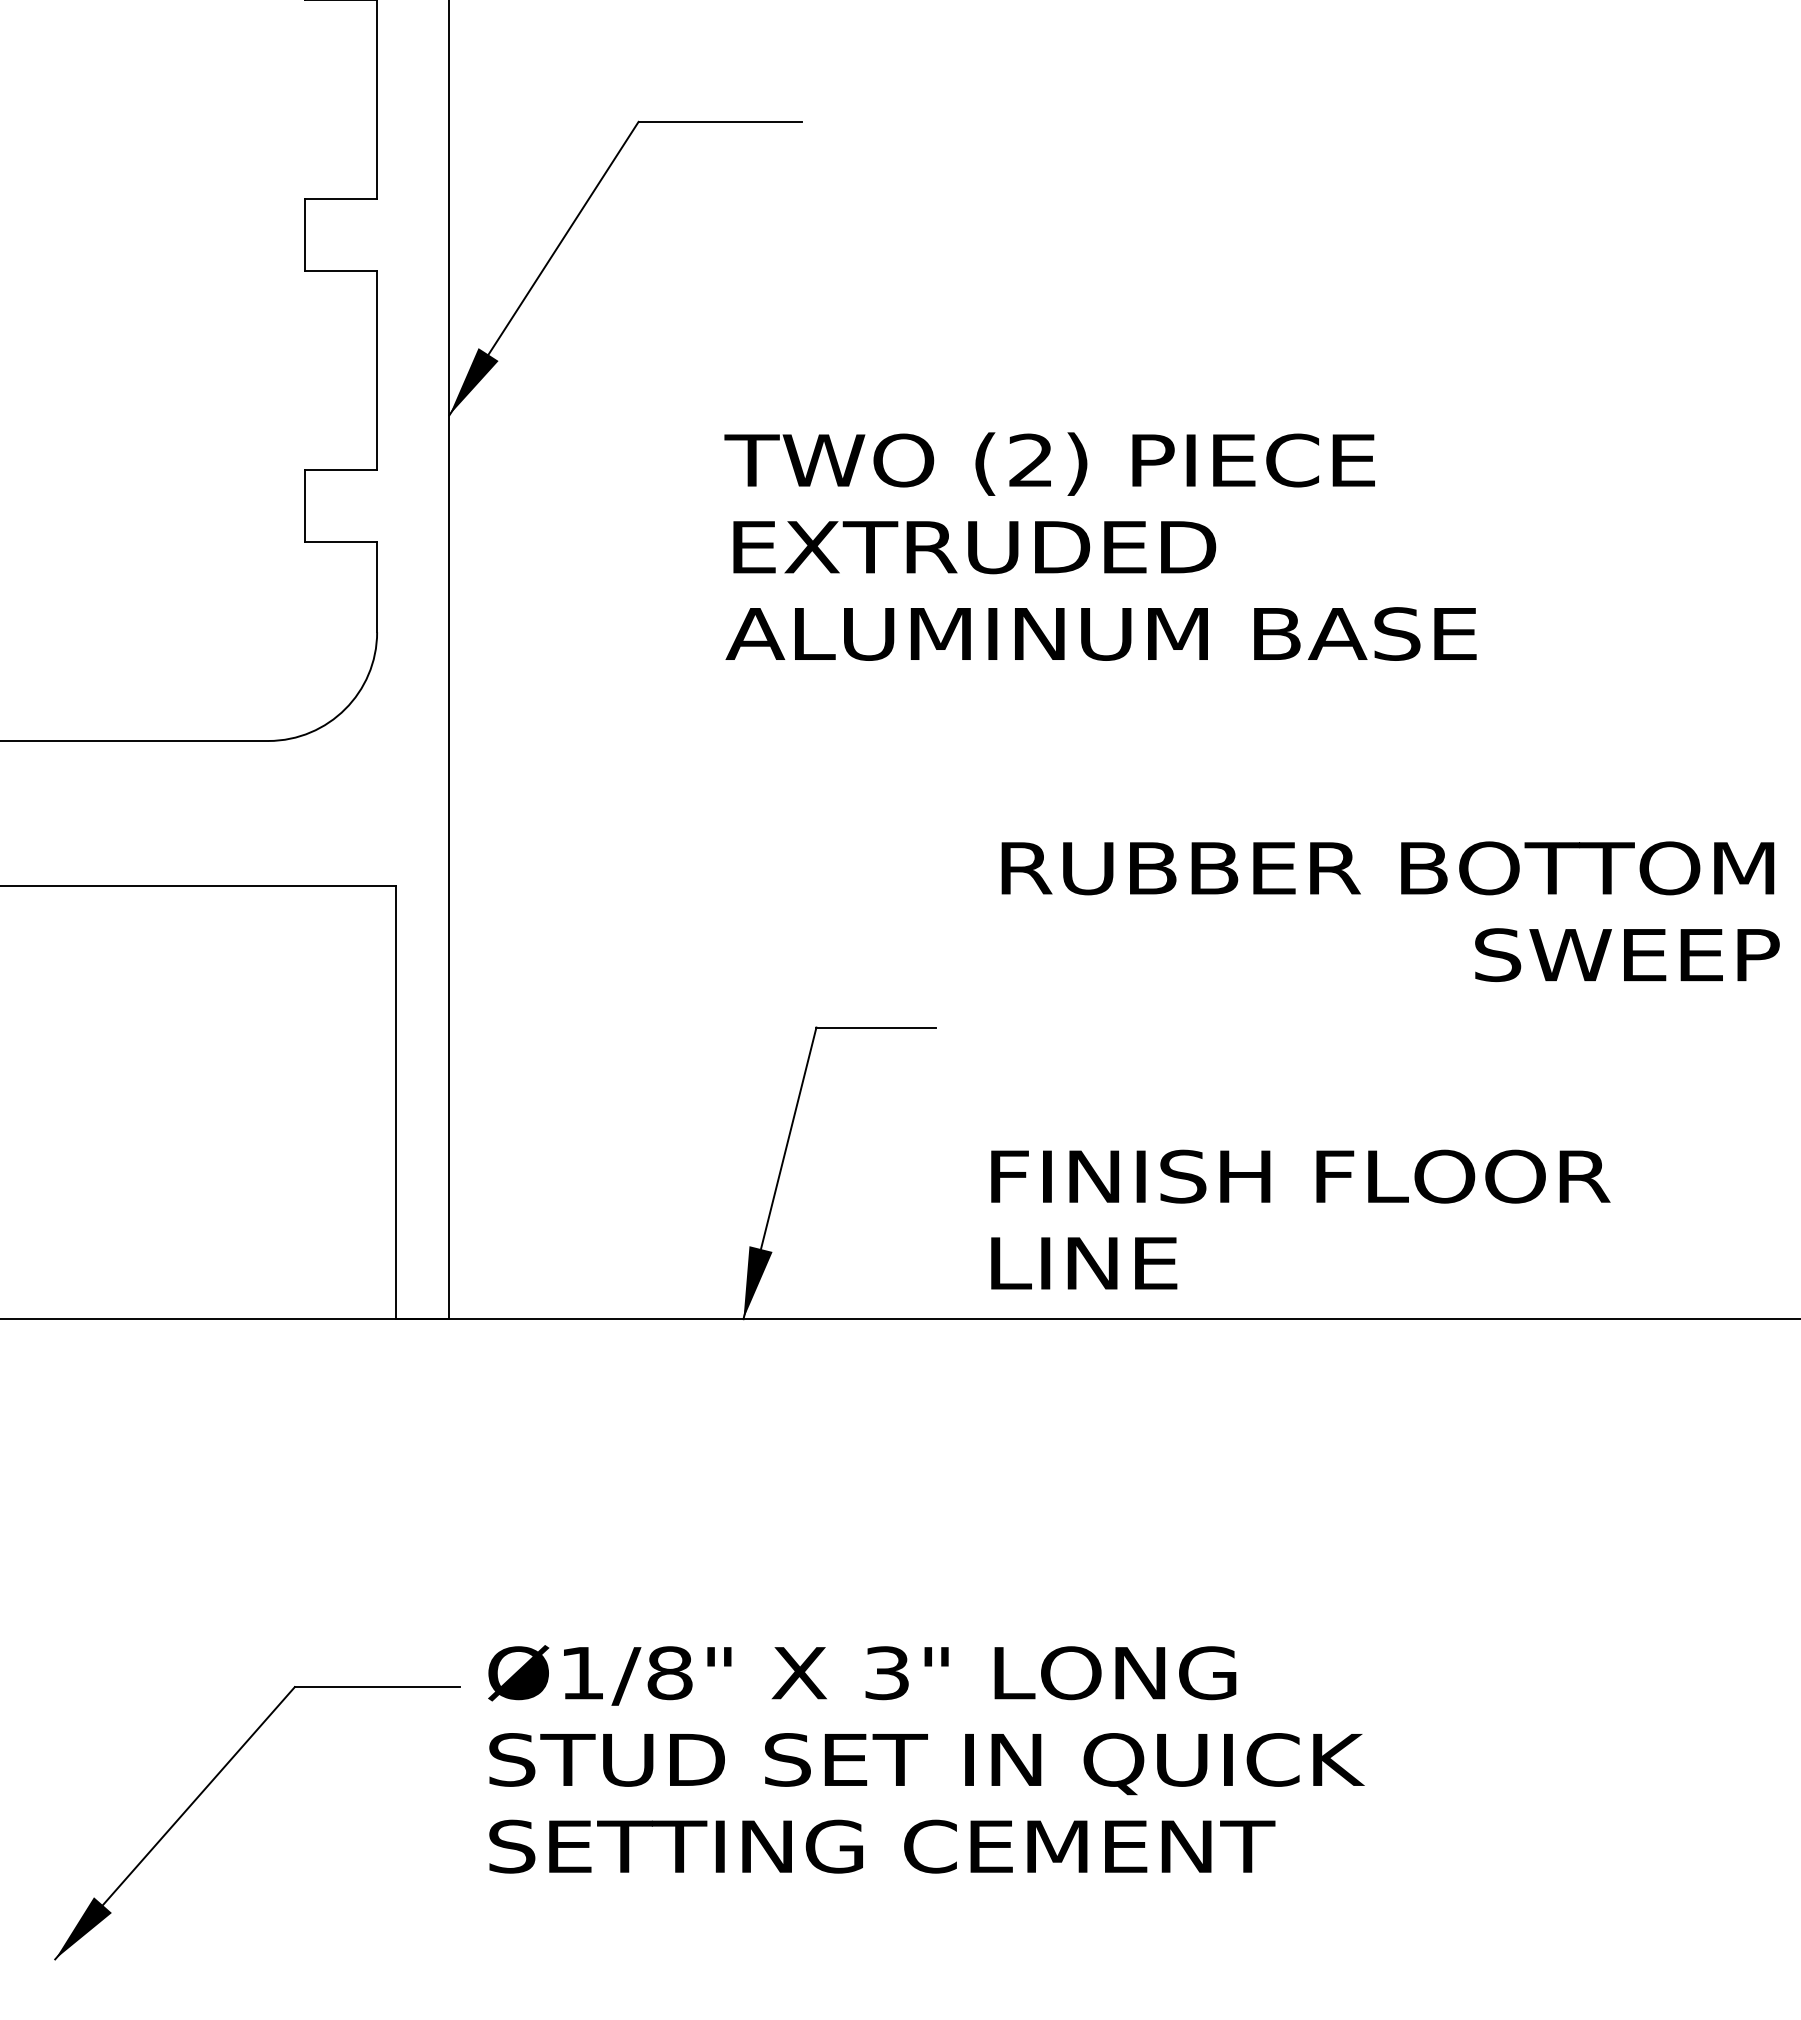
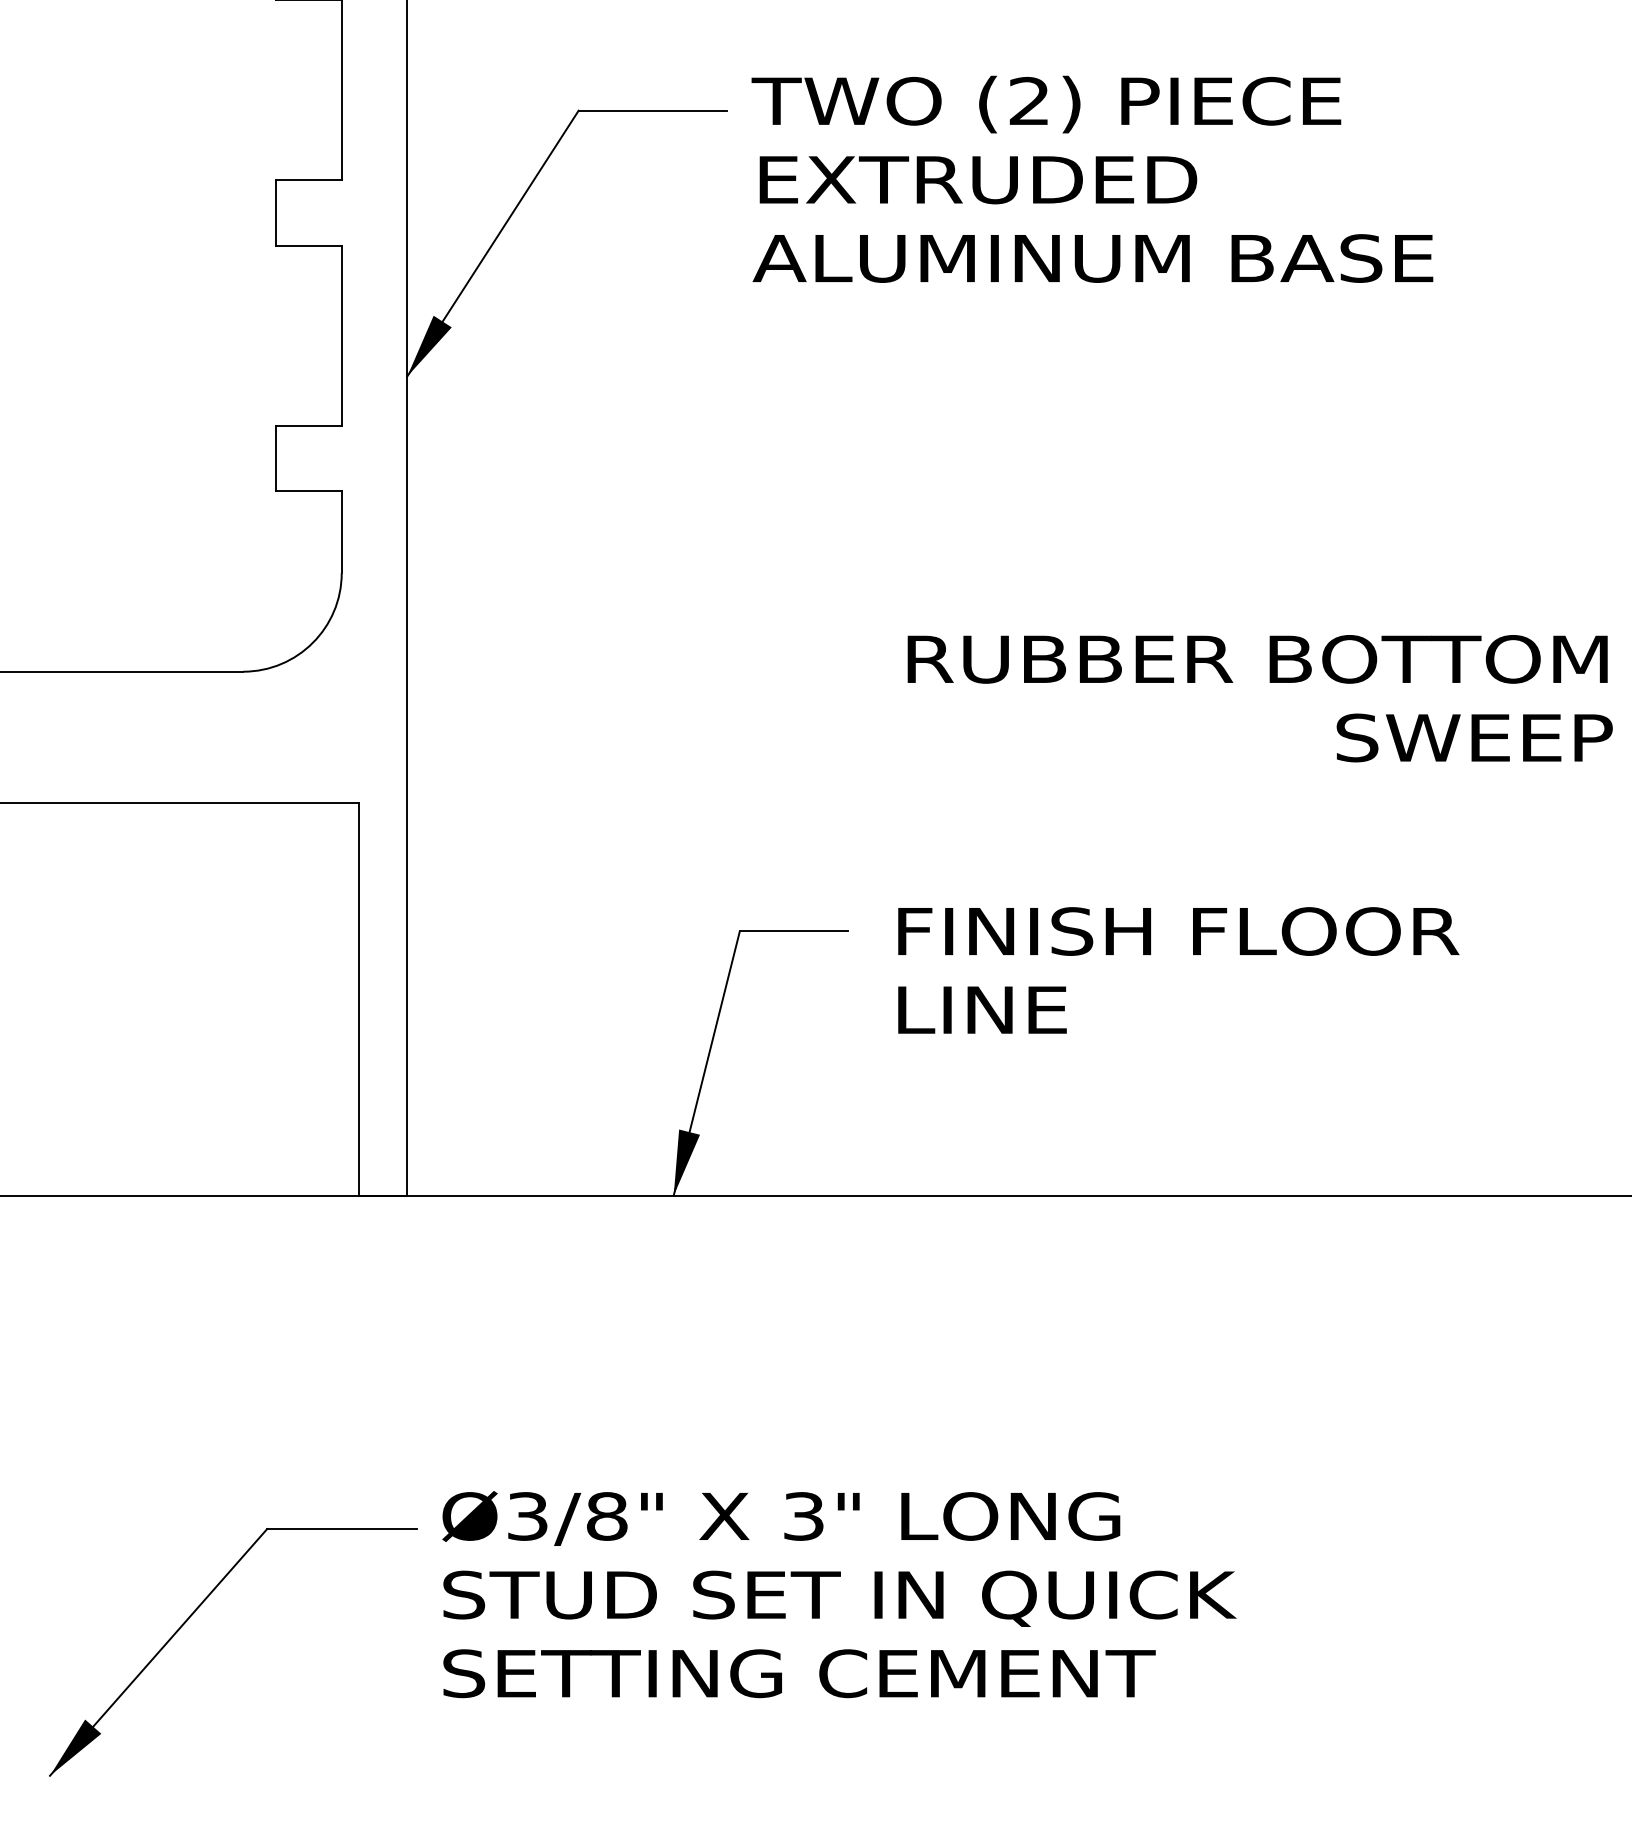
text: (1100, 546) -> (1092, 179), moved
text: (1390, 911) -> (1260, 698), moved
text: (1300, 1219) -> (1178, 970), moved
text: (582, 1673) -> (527, 1516), Ø1/8" -> Ø3/8"

